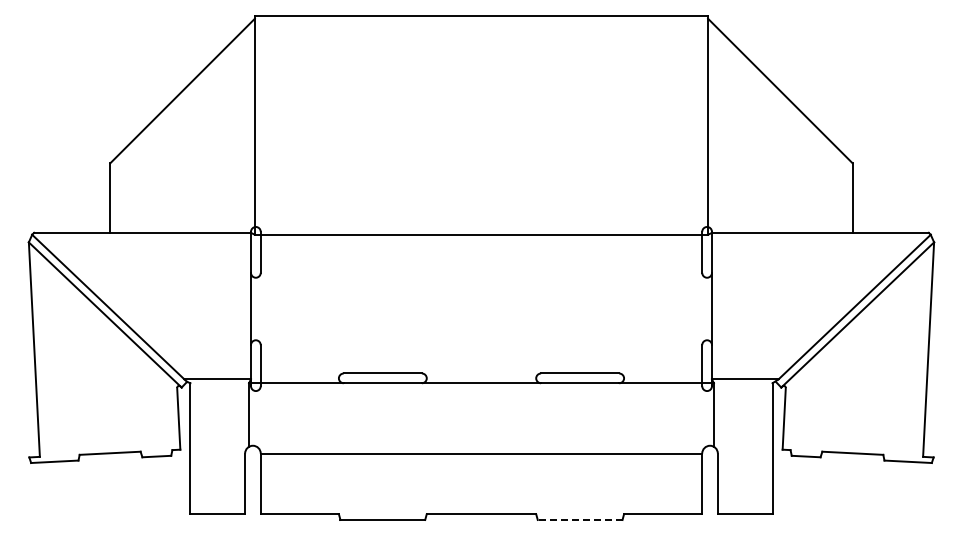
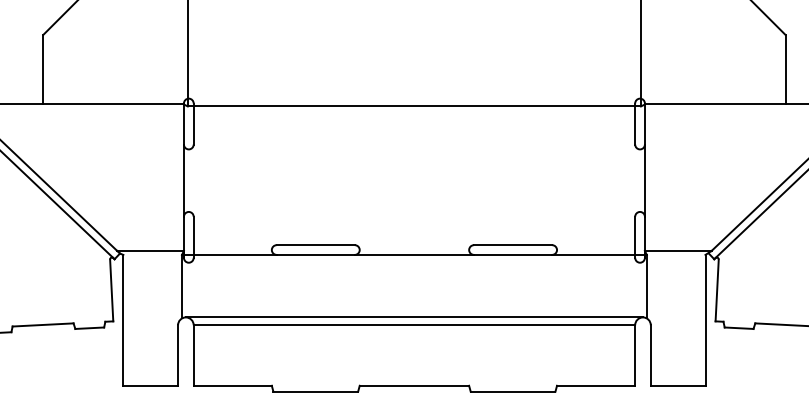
line: (481, 445) -> (414, 317), added
line: (579, 519) -> (512, 391), dashed -> solid

